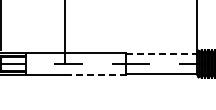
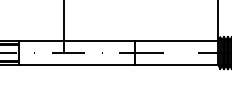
line: (161, 53) -> (176, 40), dashed -> solid
line: (95, 74) -> (99, 65), dashed -> solid

